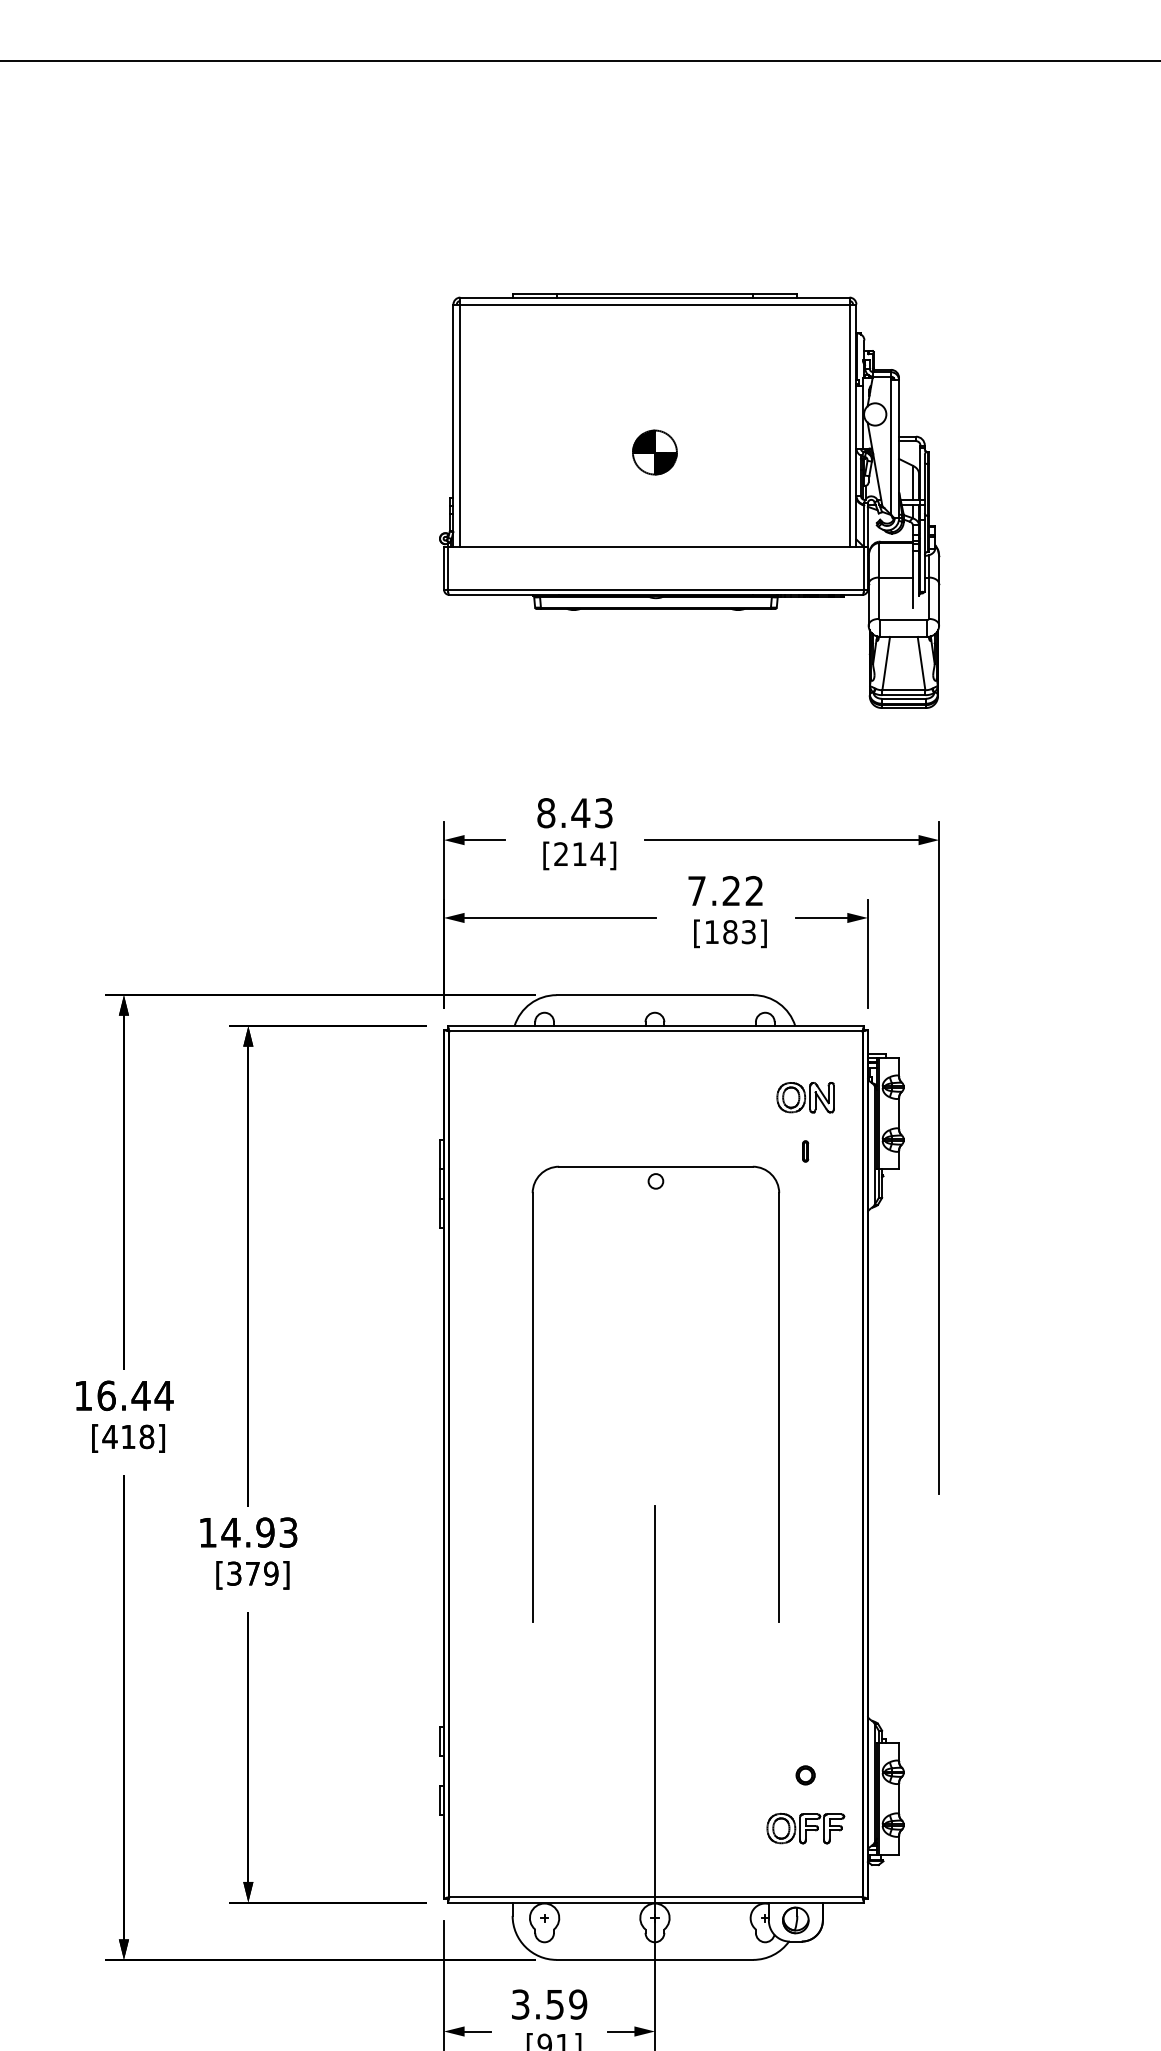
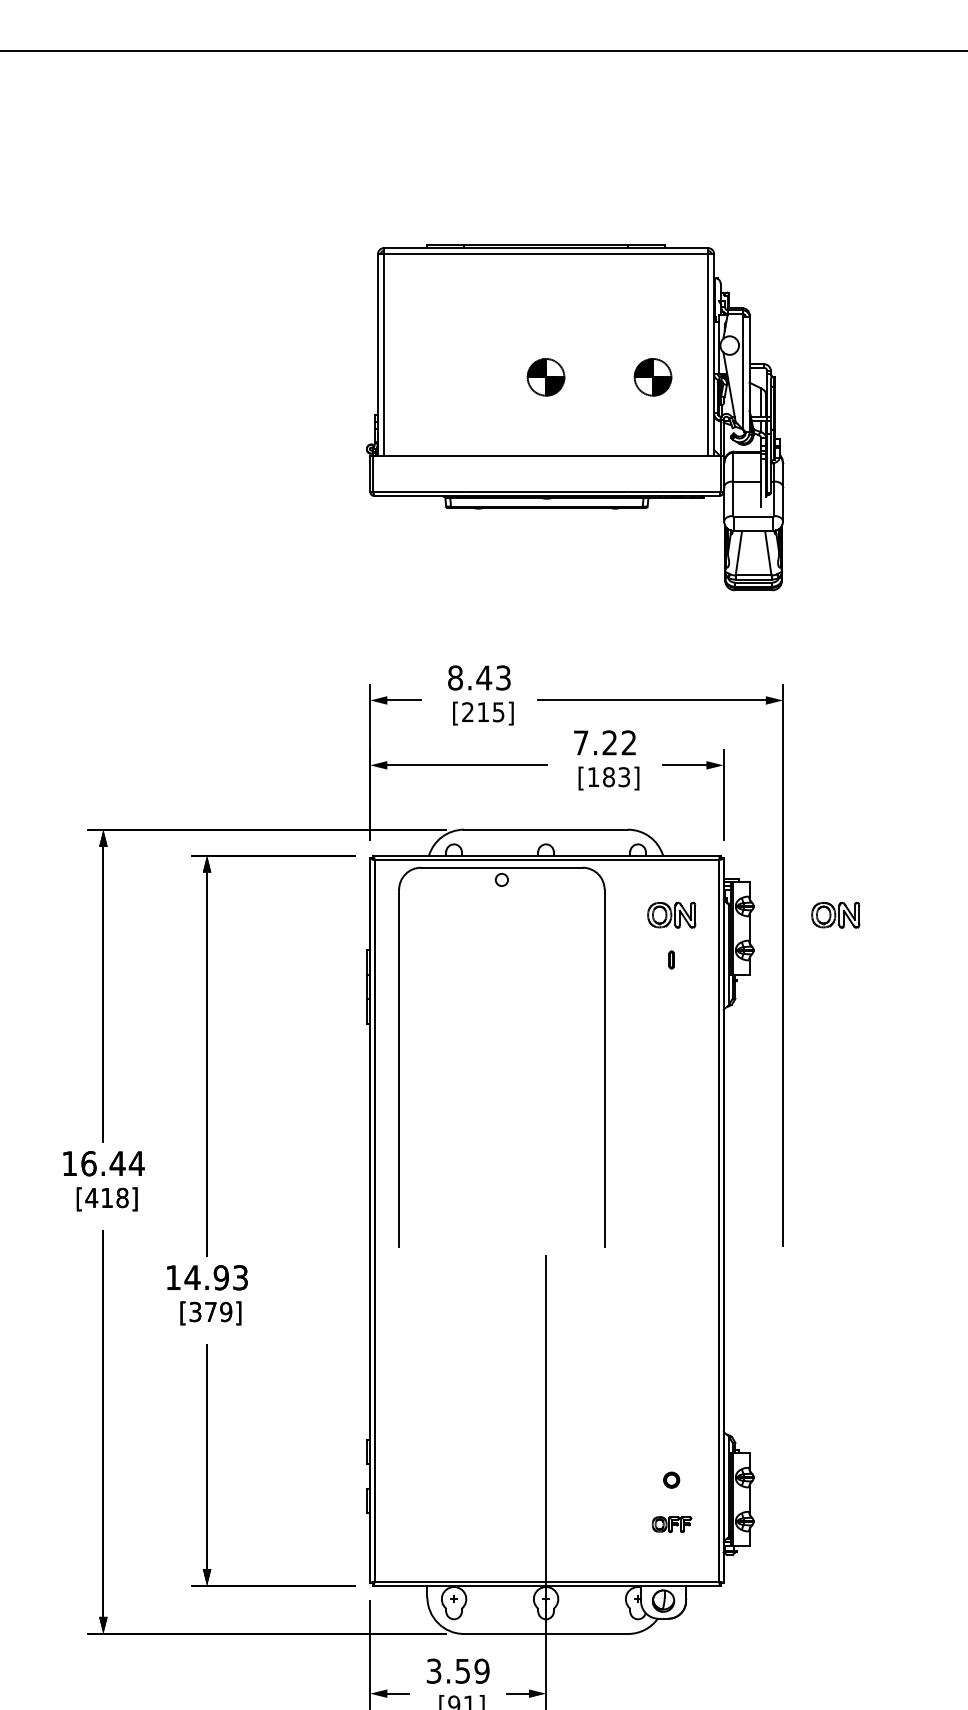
part: (782, 452) -> (652, 377), added
text: (597, 854) -> (498, 712), [214] -> [215]
part: (1002, 1096) -> (835, 914), added
part: (533, 1393) -> (399, 1056), moved
part: (805, 1828) -> (671, 1524), size x0.6

